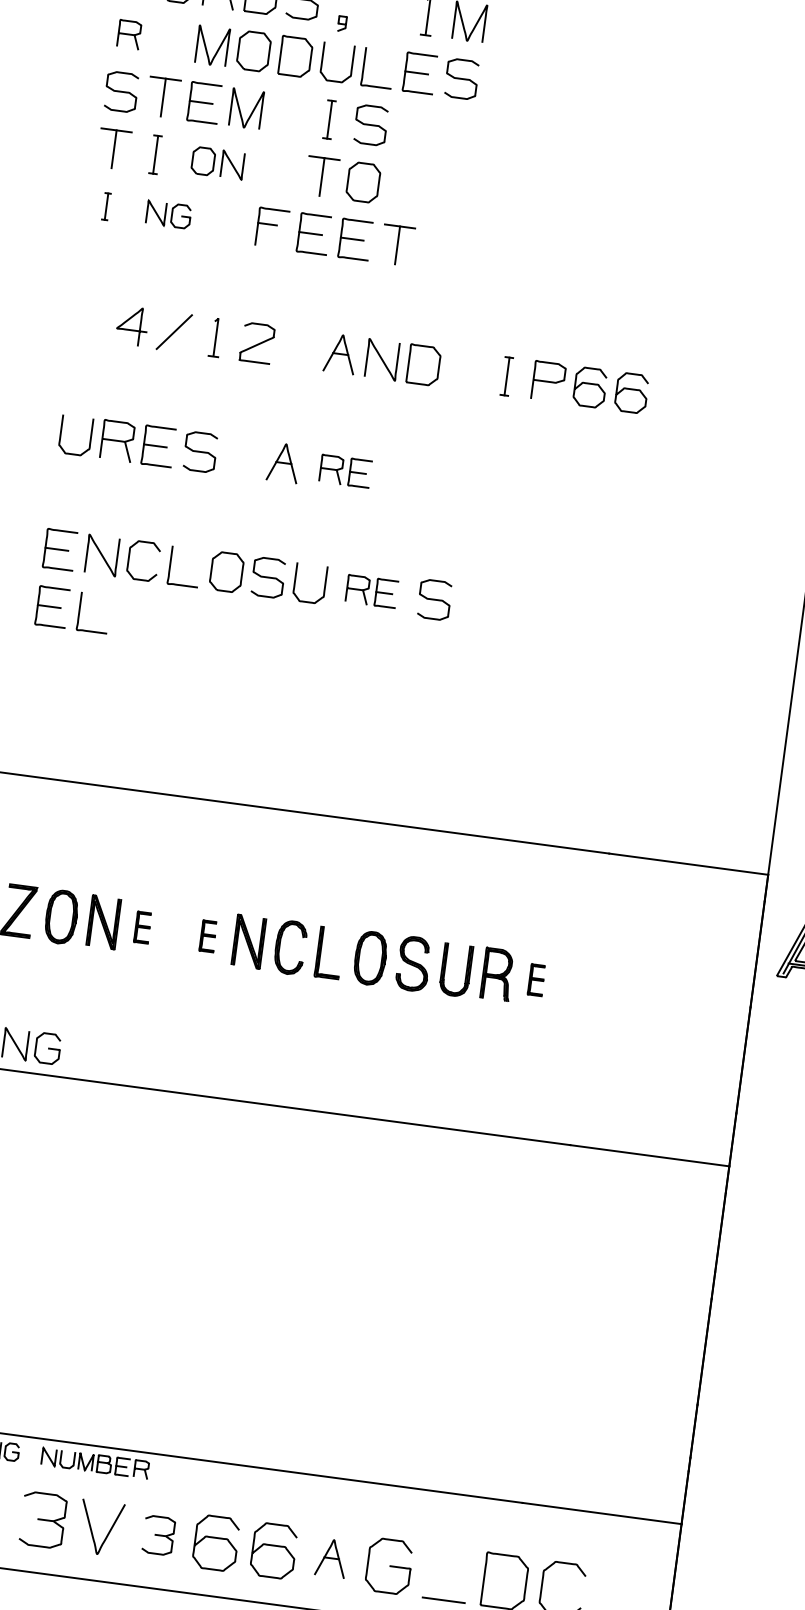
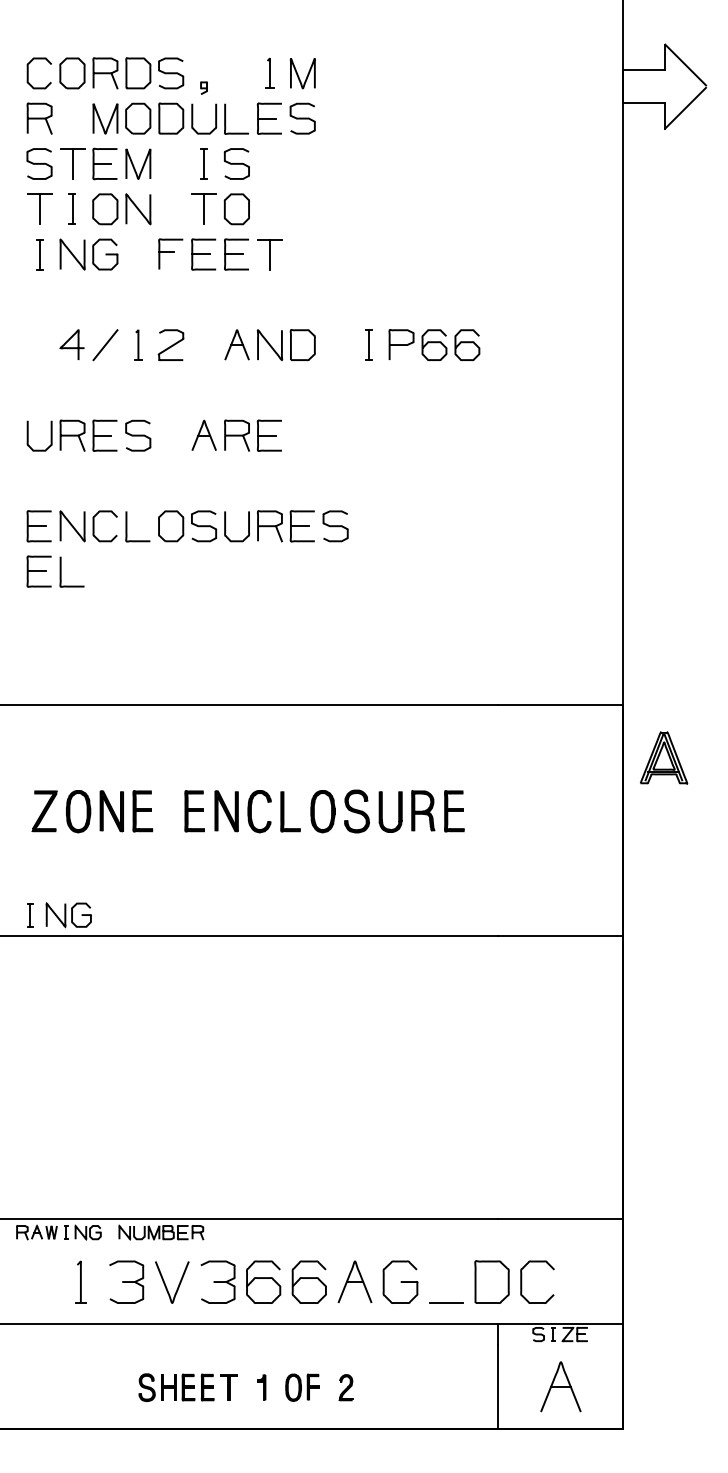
part: (129, 34) -> (39, 118), size x1.43
part: (217, 163) -> (121, 209), size x1.43
part: (106, 206) -> (39, 254), size x1.43
part: (168, 214) -> (88, 254), size x1.67
part: (344, 471) -> (252, 435), size x1.43
part: (371, 591) -> (285, 526), size x1.43
part: (142, 927) -> (142, 811), size x1.67
part: (208, 936) -> (194, 811), size x1.67
part: (536, 980) -> (454, 811), size x1.67
part: (157, 1534) -> (217, 1281), size x1.43
part: (331, 1557) -> (354, 1281), size x1.43

